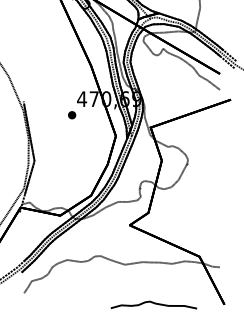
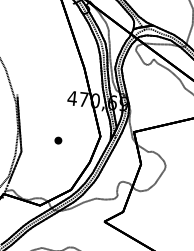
part: (72, 115) -> (58, 140), moved

